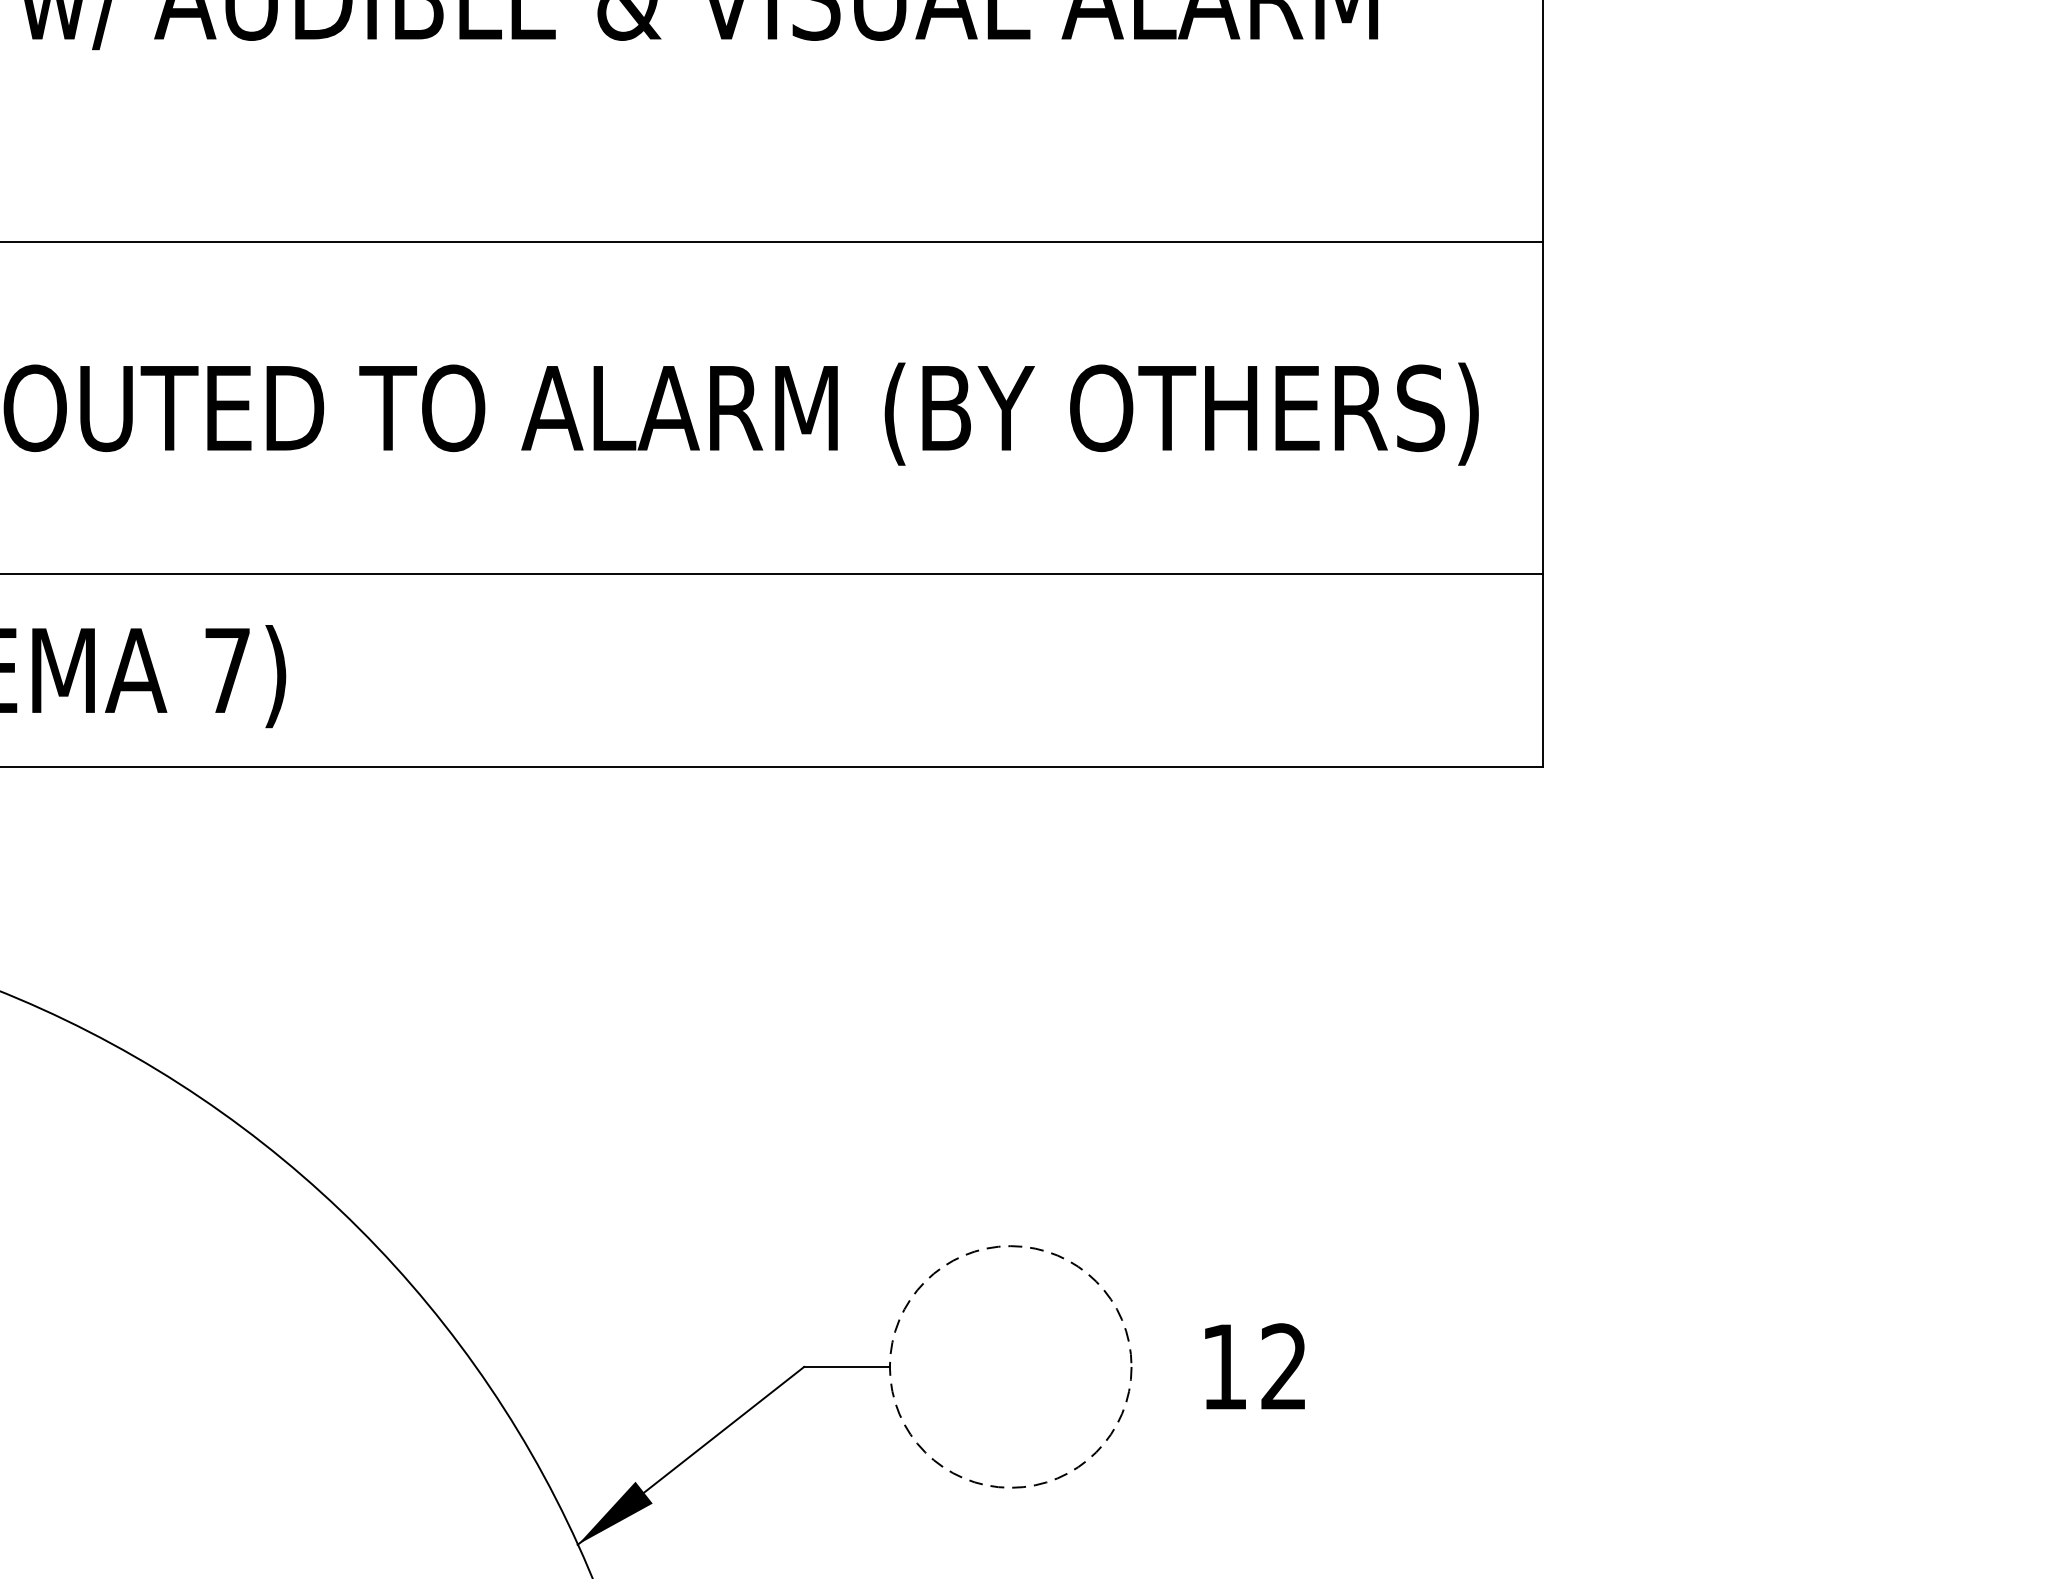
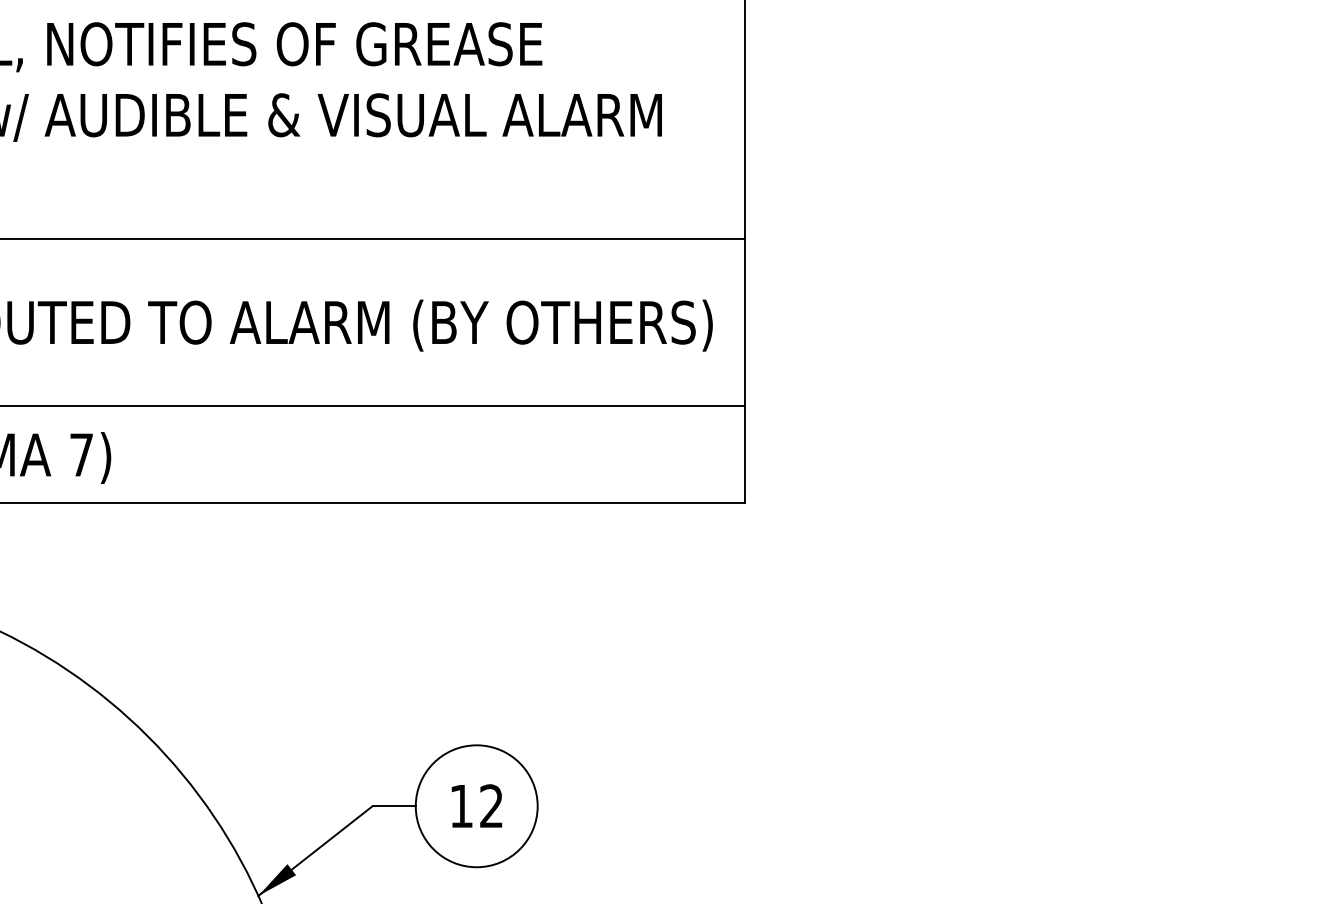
text: (1254, 1365) -> (476, 805), moved
circle: (1010, 1367) -> (476, 806), dashed -> solid

